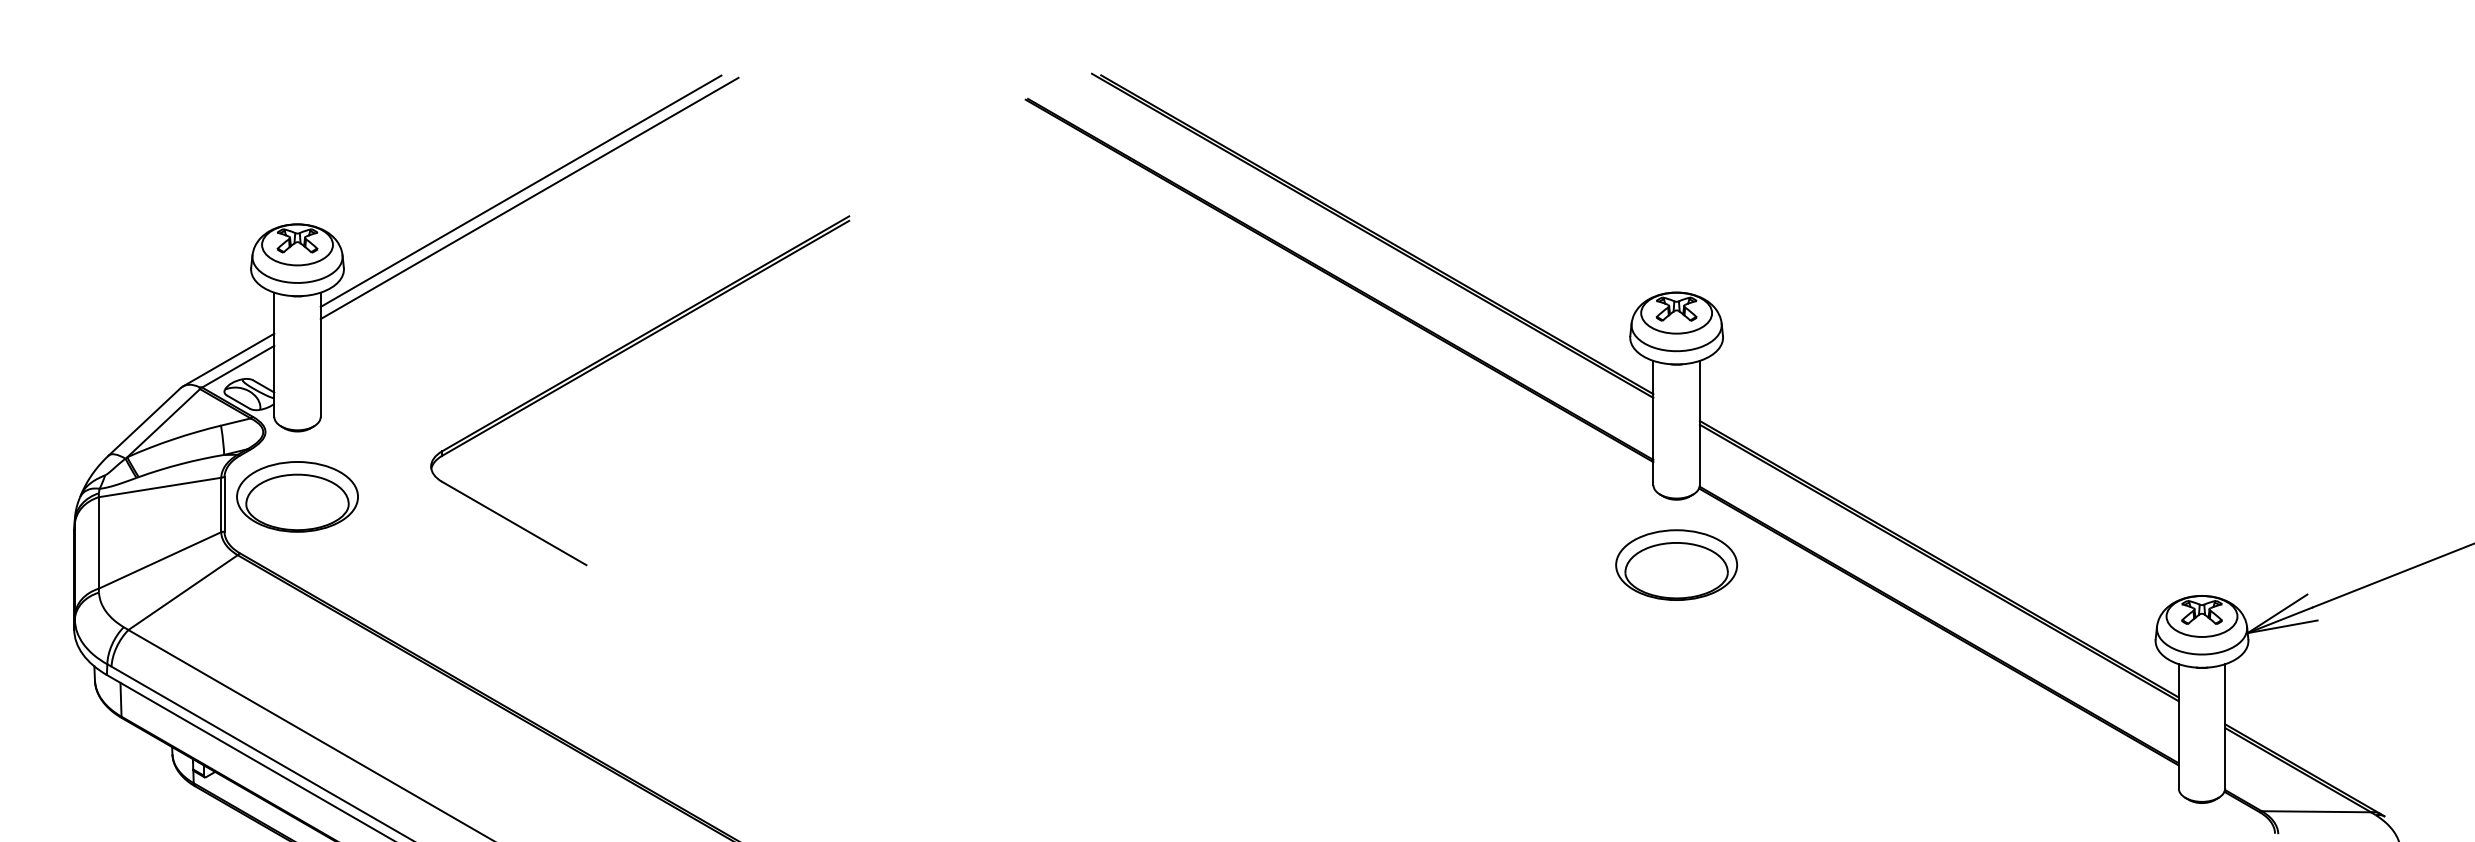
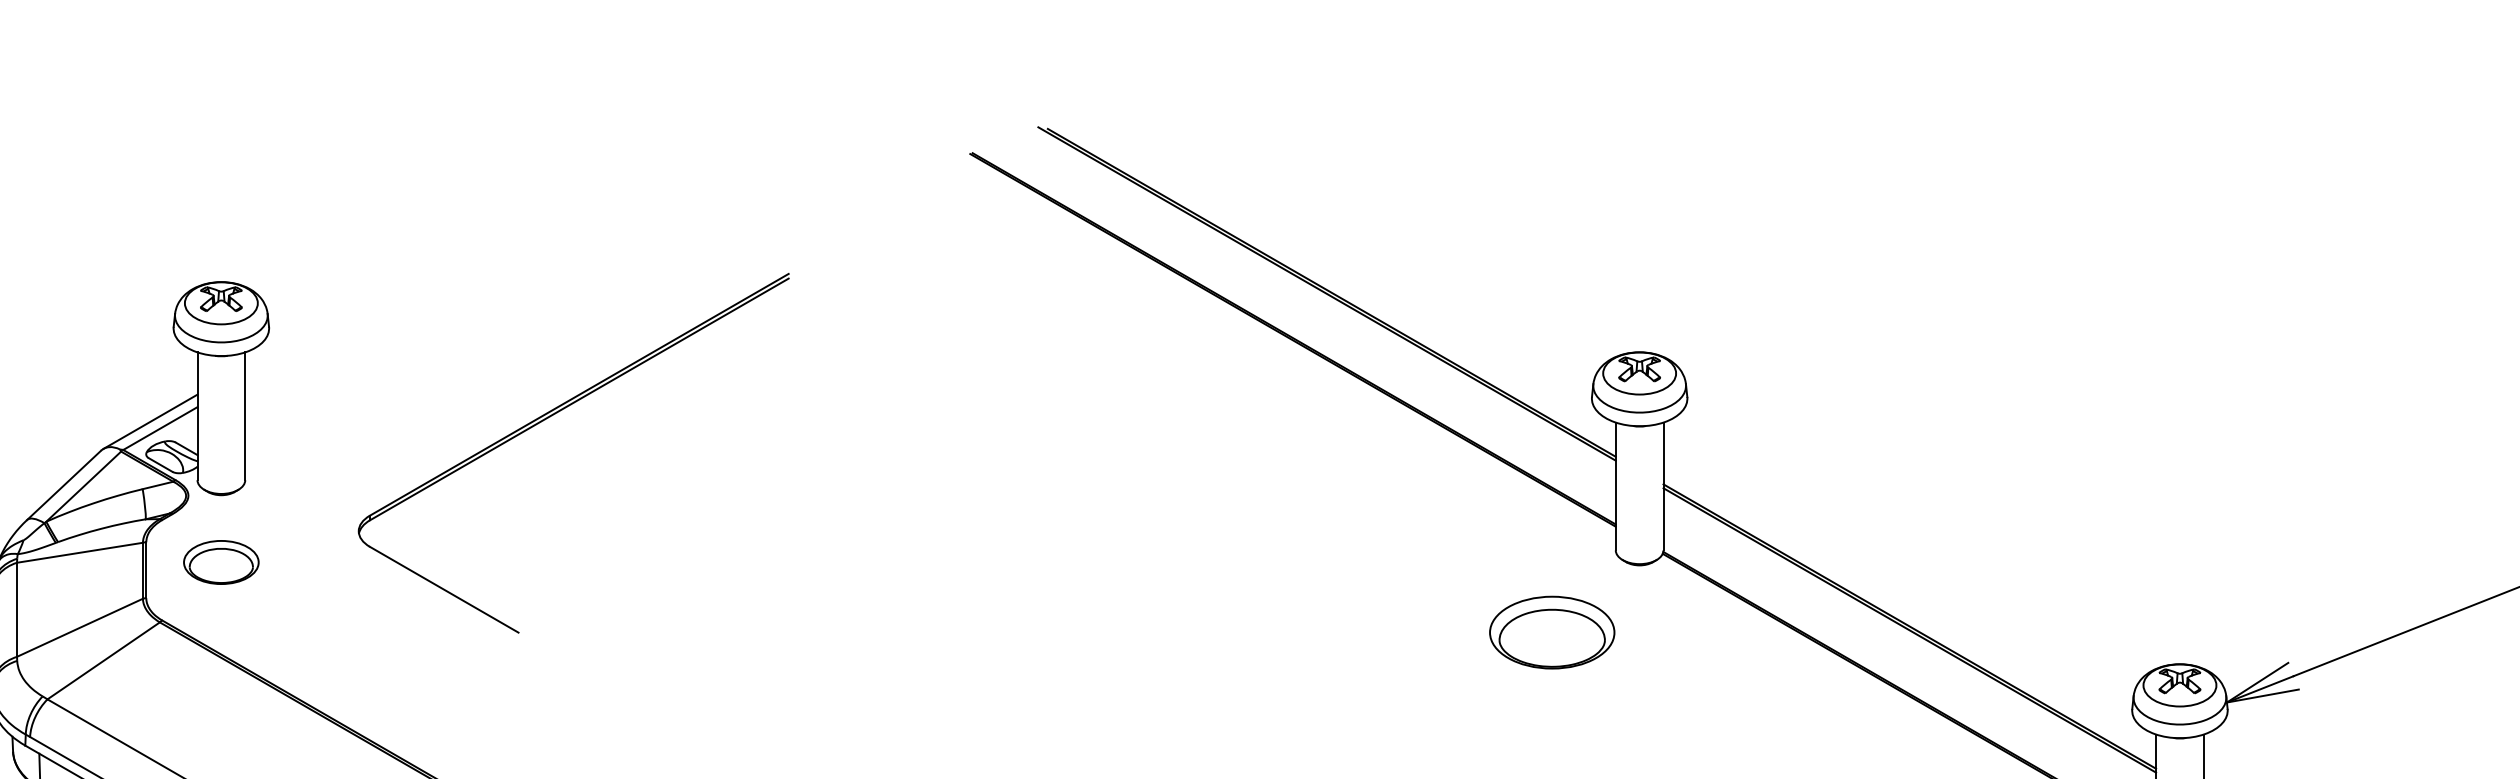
line: (520, 190) -> (450, 247), removed
line: (529, 198) -> (459, 255), removed
part: (297, 496) -> (221, 562), size x0.6
part: (1676, 564) -> (1552, 631), moved

